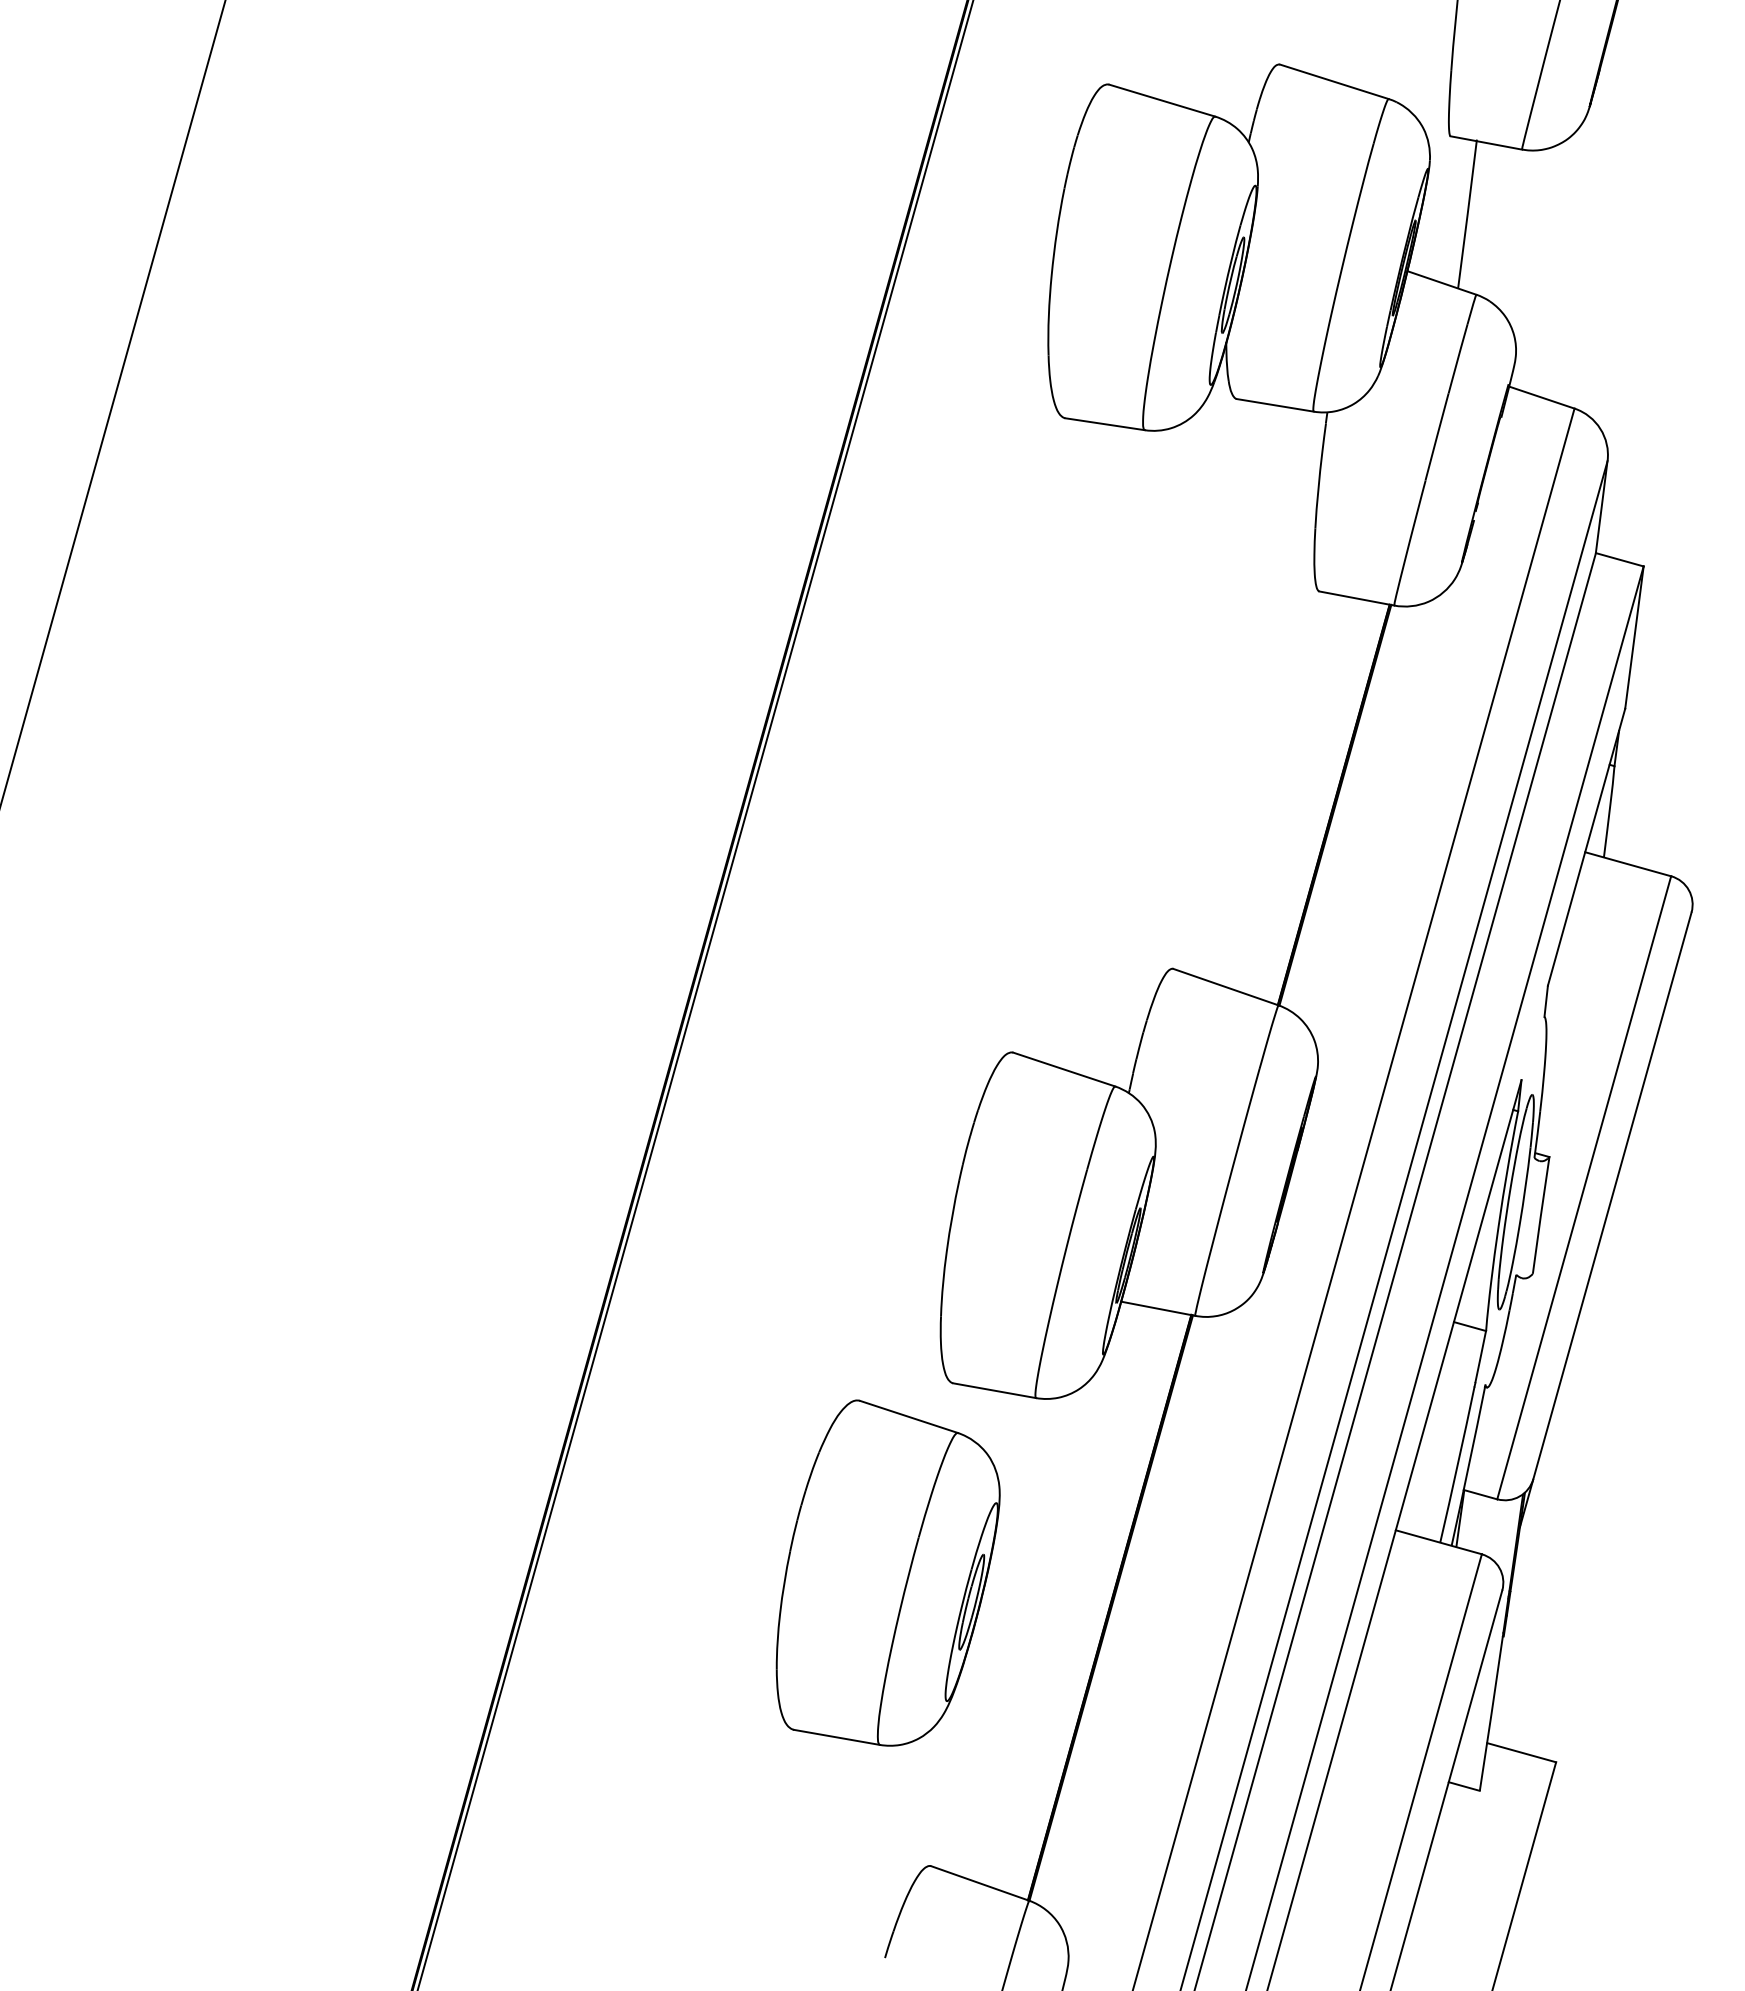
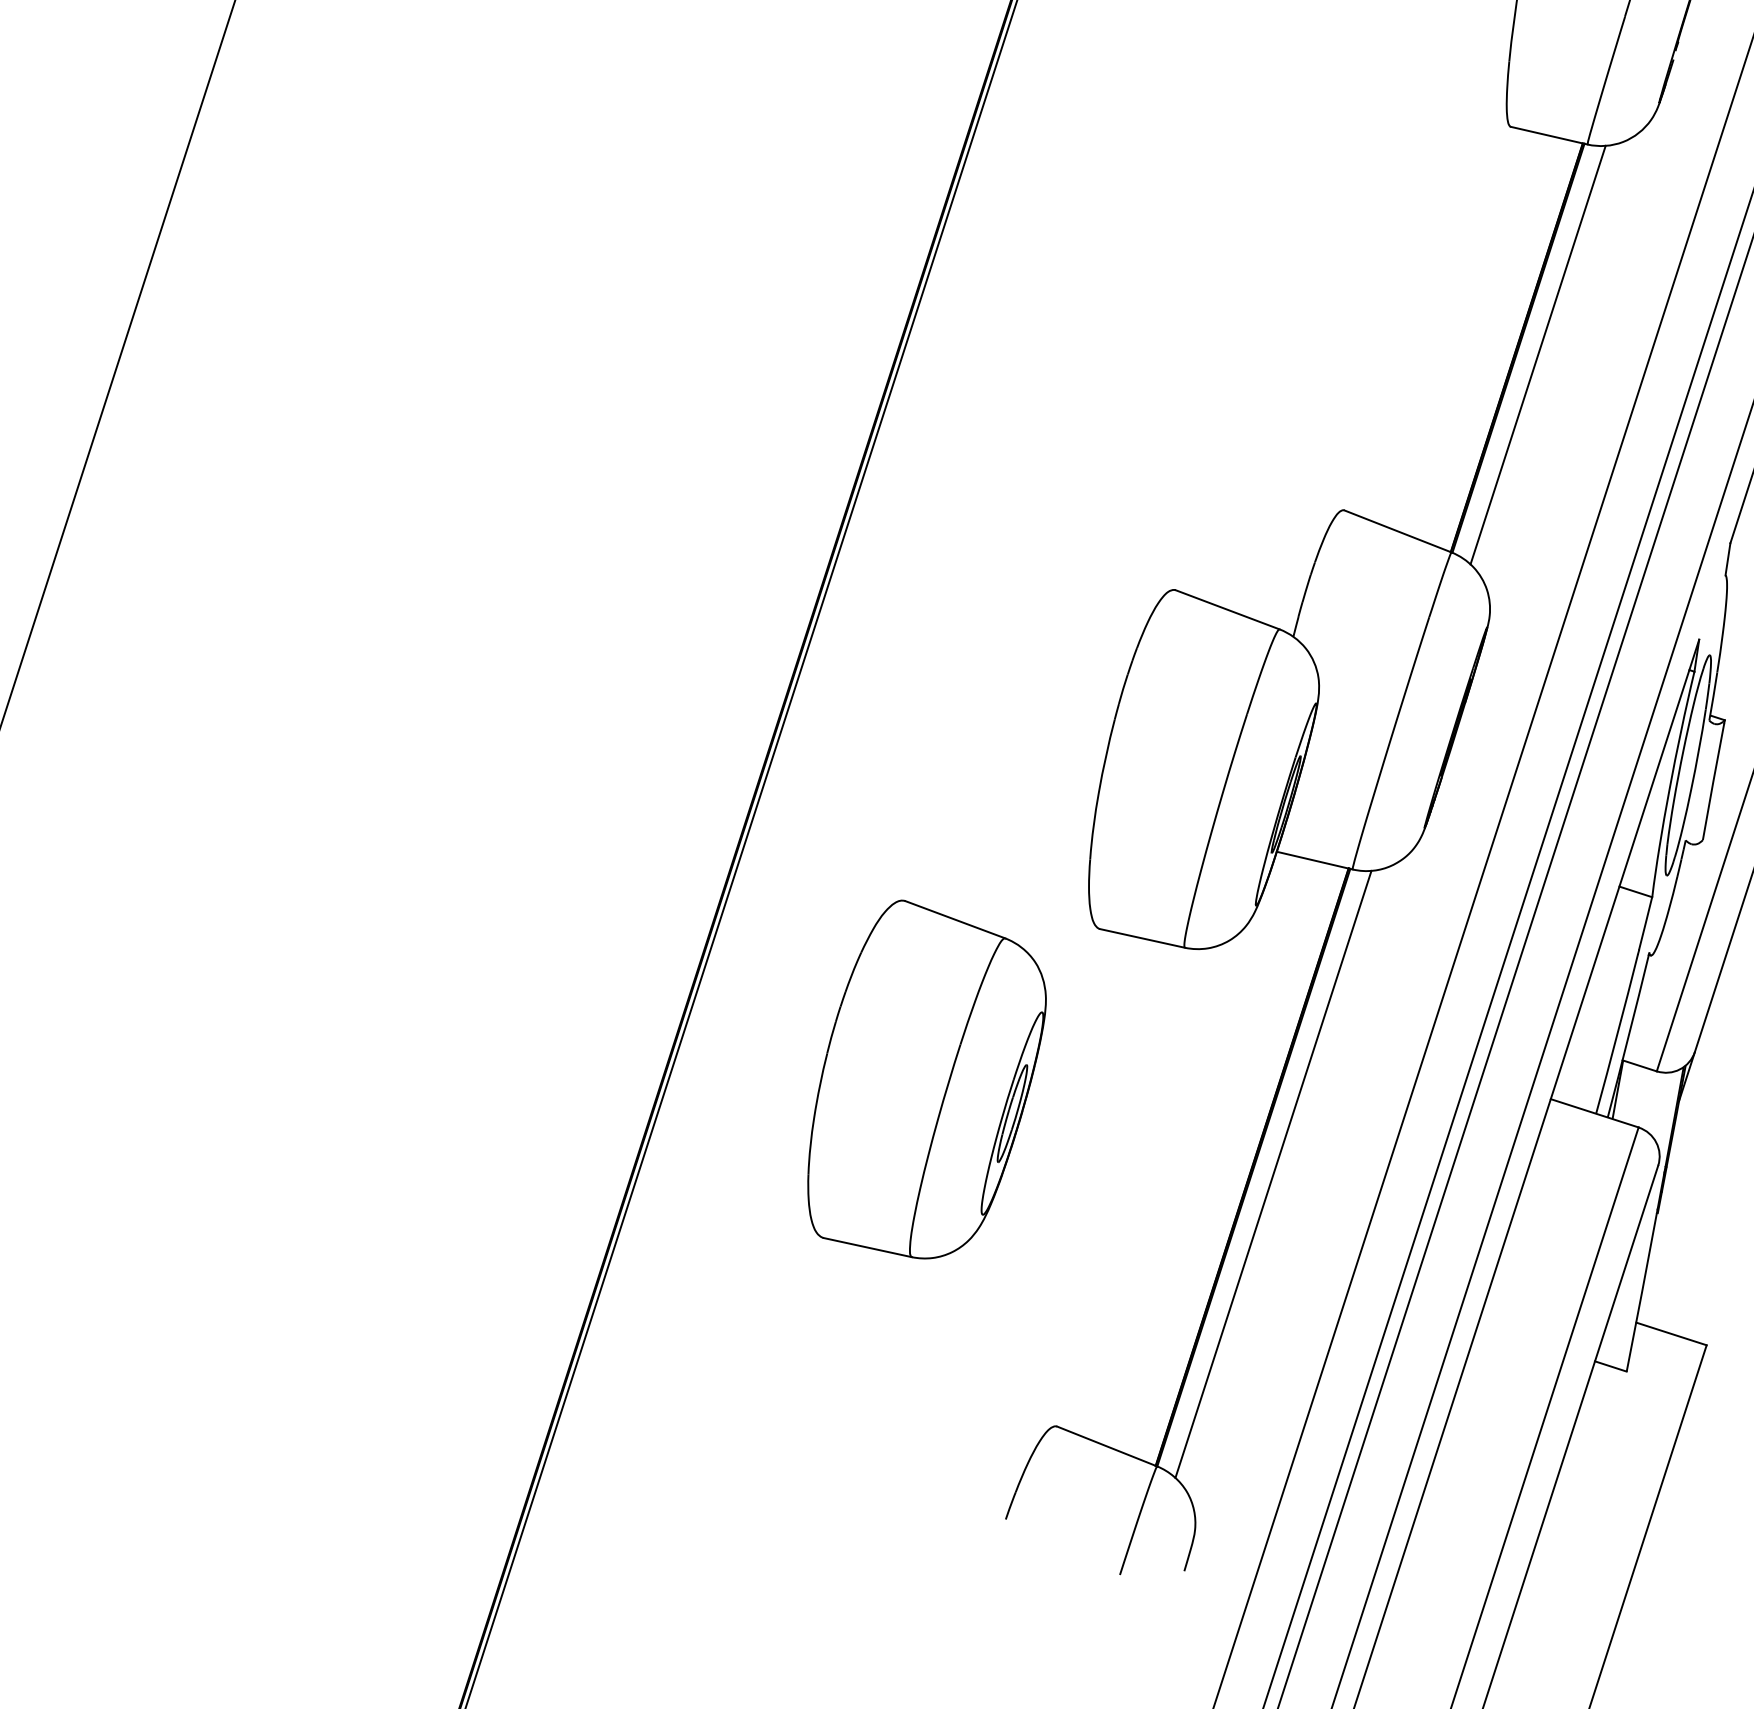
line: (1354, 811) -> (1537, 355), added
part: (887, 1572) -> (926, 1079), moved
line: (1130, 1613) -> (1273, 1174), added

